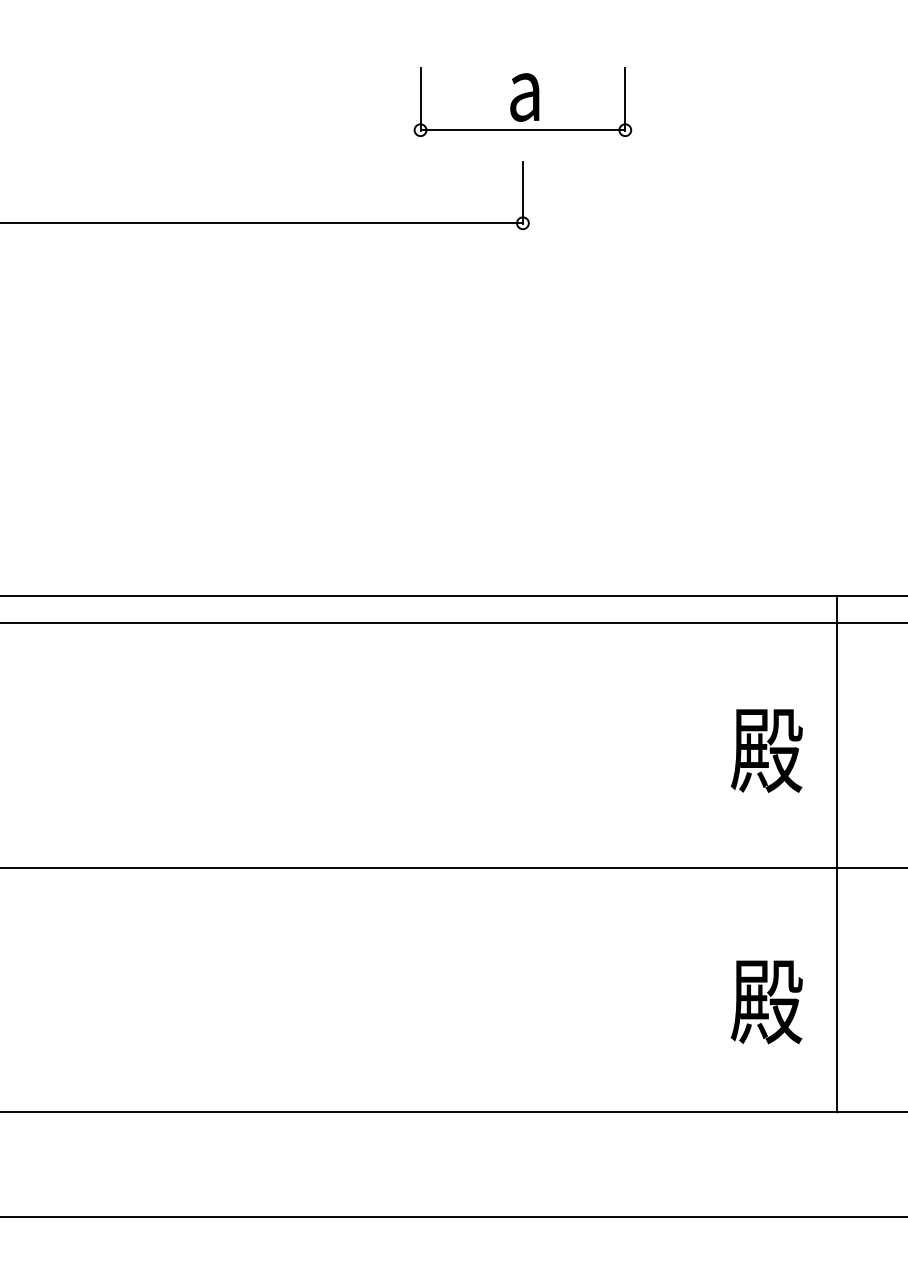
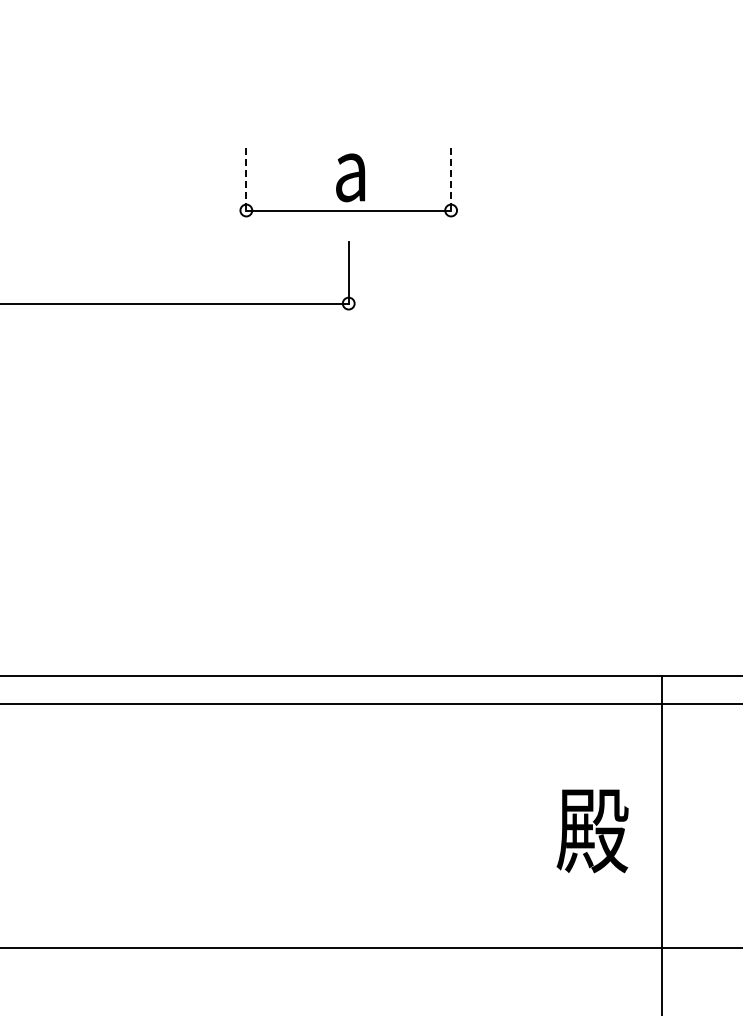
line: (420, 99) -> (246, 179), solid -> dashed
line: (625, 99) -> (451, 179), solid -> dashed

